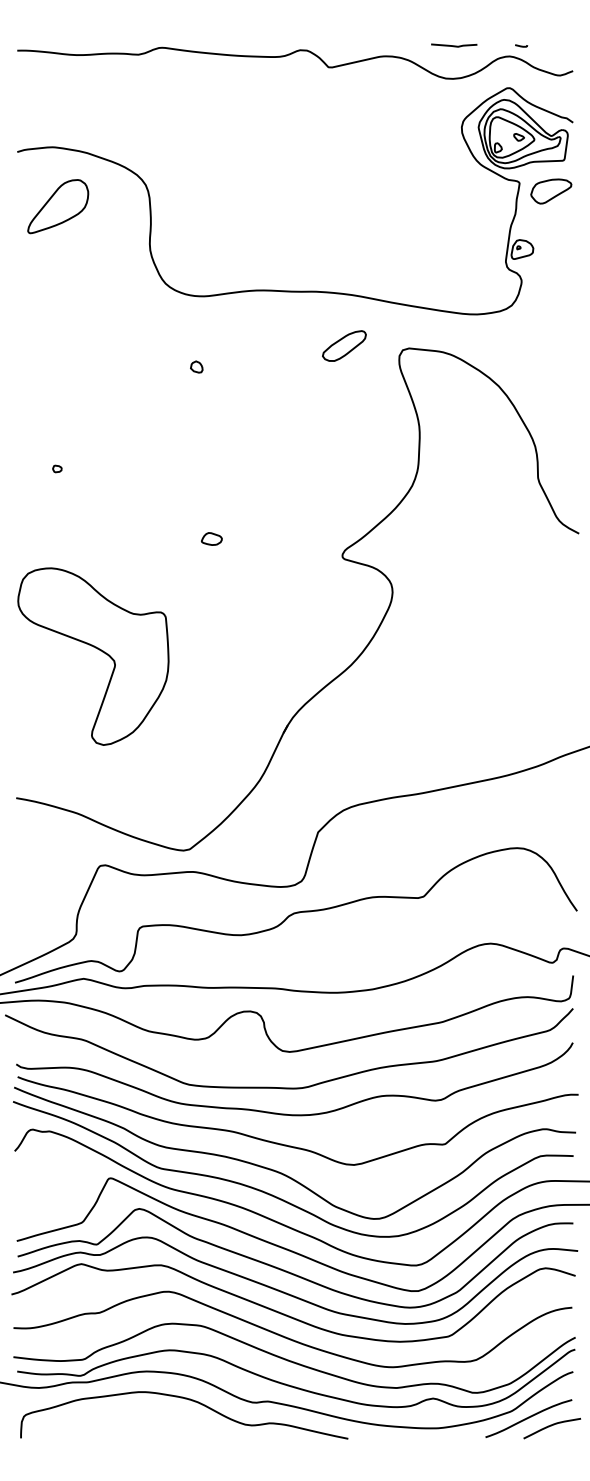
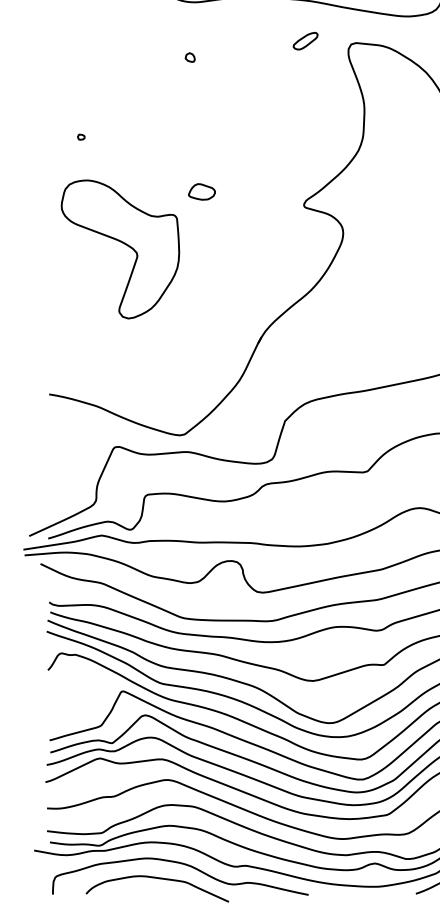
part: (344, 345) -> (305, 40), size x0.71
part: (211, 538) -> (201, 191), size x1.67
part: (97, 649) -> (123, 243), moved
curve: (155, 1418) -> (158, 879), added

